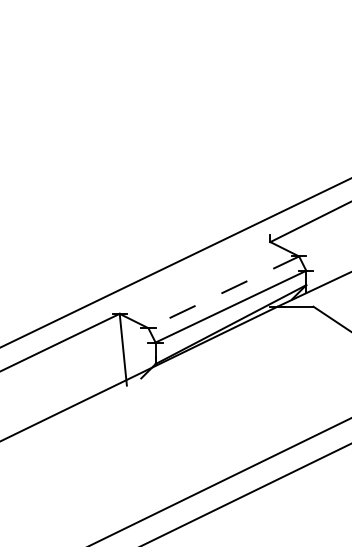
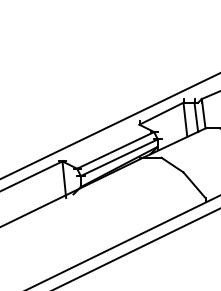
line: (223, 292) -> (115, 150), dashed -> solid

